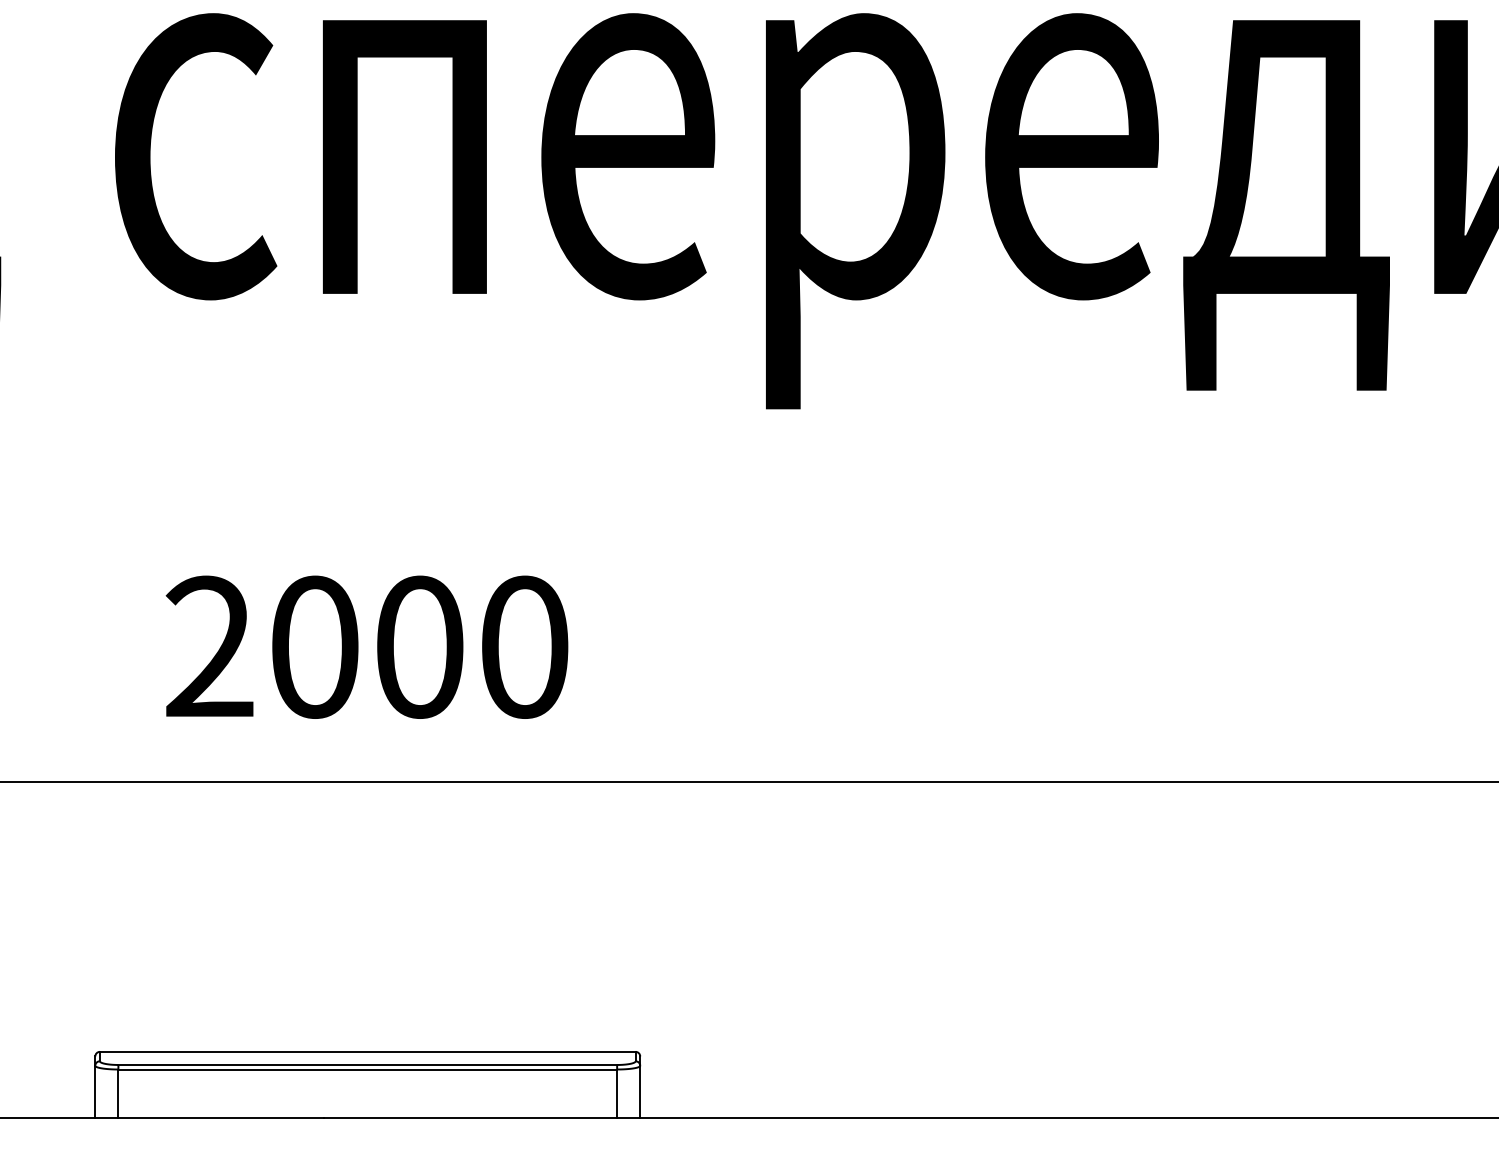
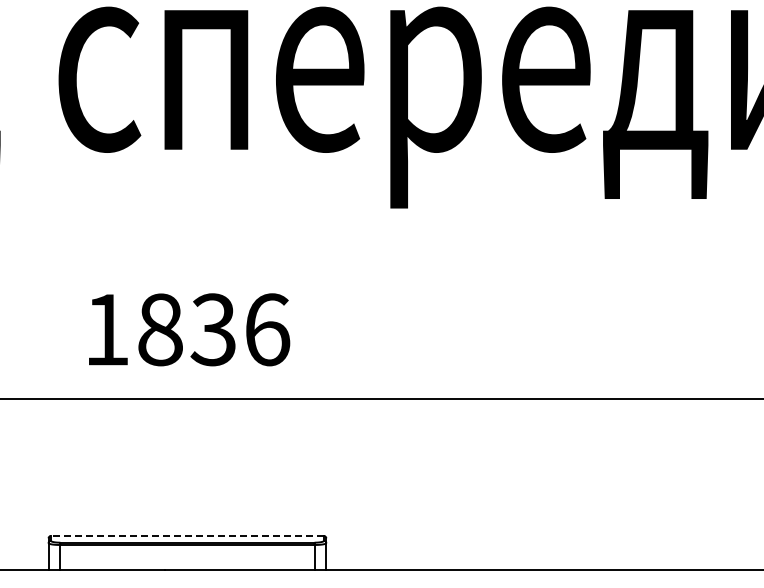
text: (367, 646) -> (187, 329), 2000 -> 1836
line: (365, 1052) -> (186, 536), solid -> dashed

